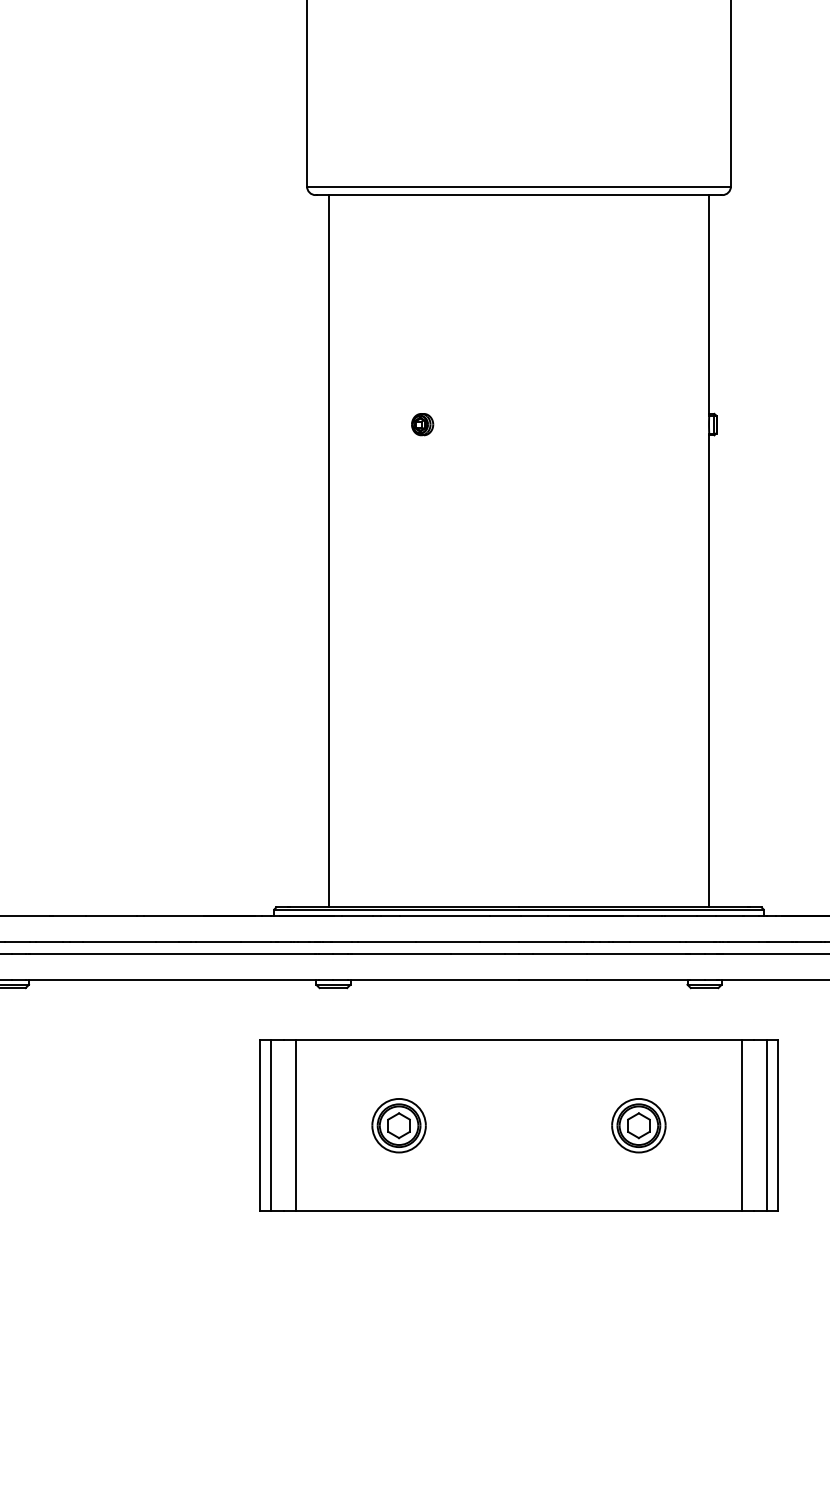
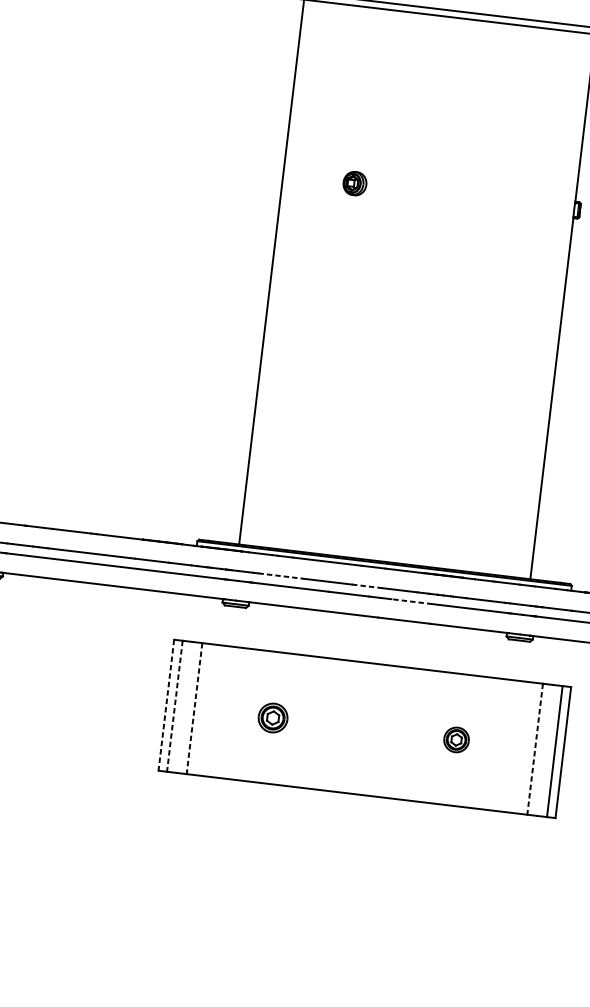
part: (422, 424) -> (354, 183), size x1.4
line: (387, 941) -> (281, 576), solid -> dashed
line: (500, 941) -> (367, 586), solid -> dashed
line: (560, 954) -> (412, 601), solid -> dashed
line: (259, 1125) -> (166, 705), solid -> dashed
line: (270, 1125) -> (174, 706), solid -> dashed
line: (296, 1125) -> (194, 708), solid -> dashed
part: (398, 1125) -> (272, 717), size x0.7
part: (638, 1125) -> (456, 739), size x0.6
line: (741, 1125) -> (535, 749), solid -> dashed

